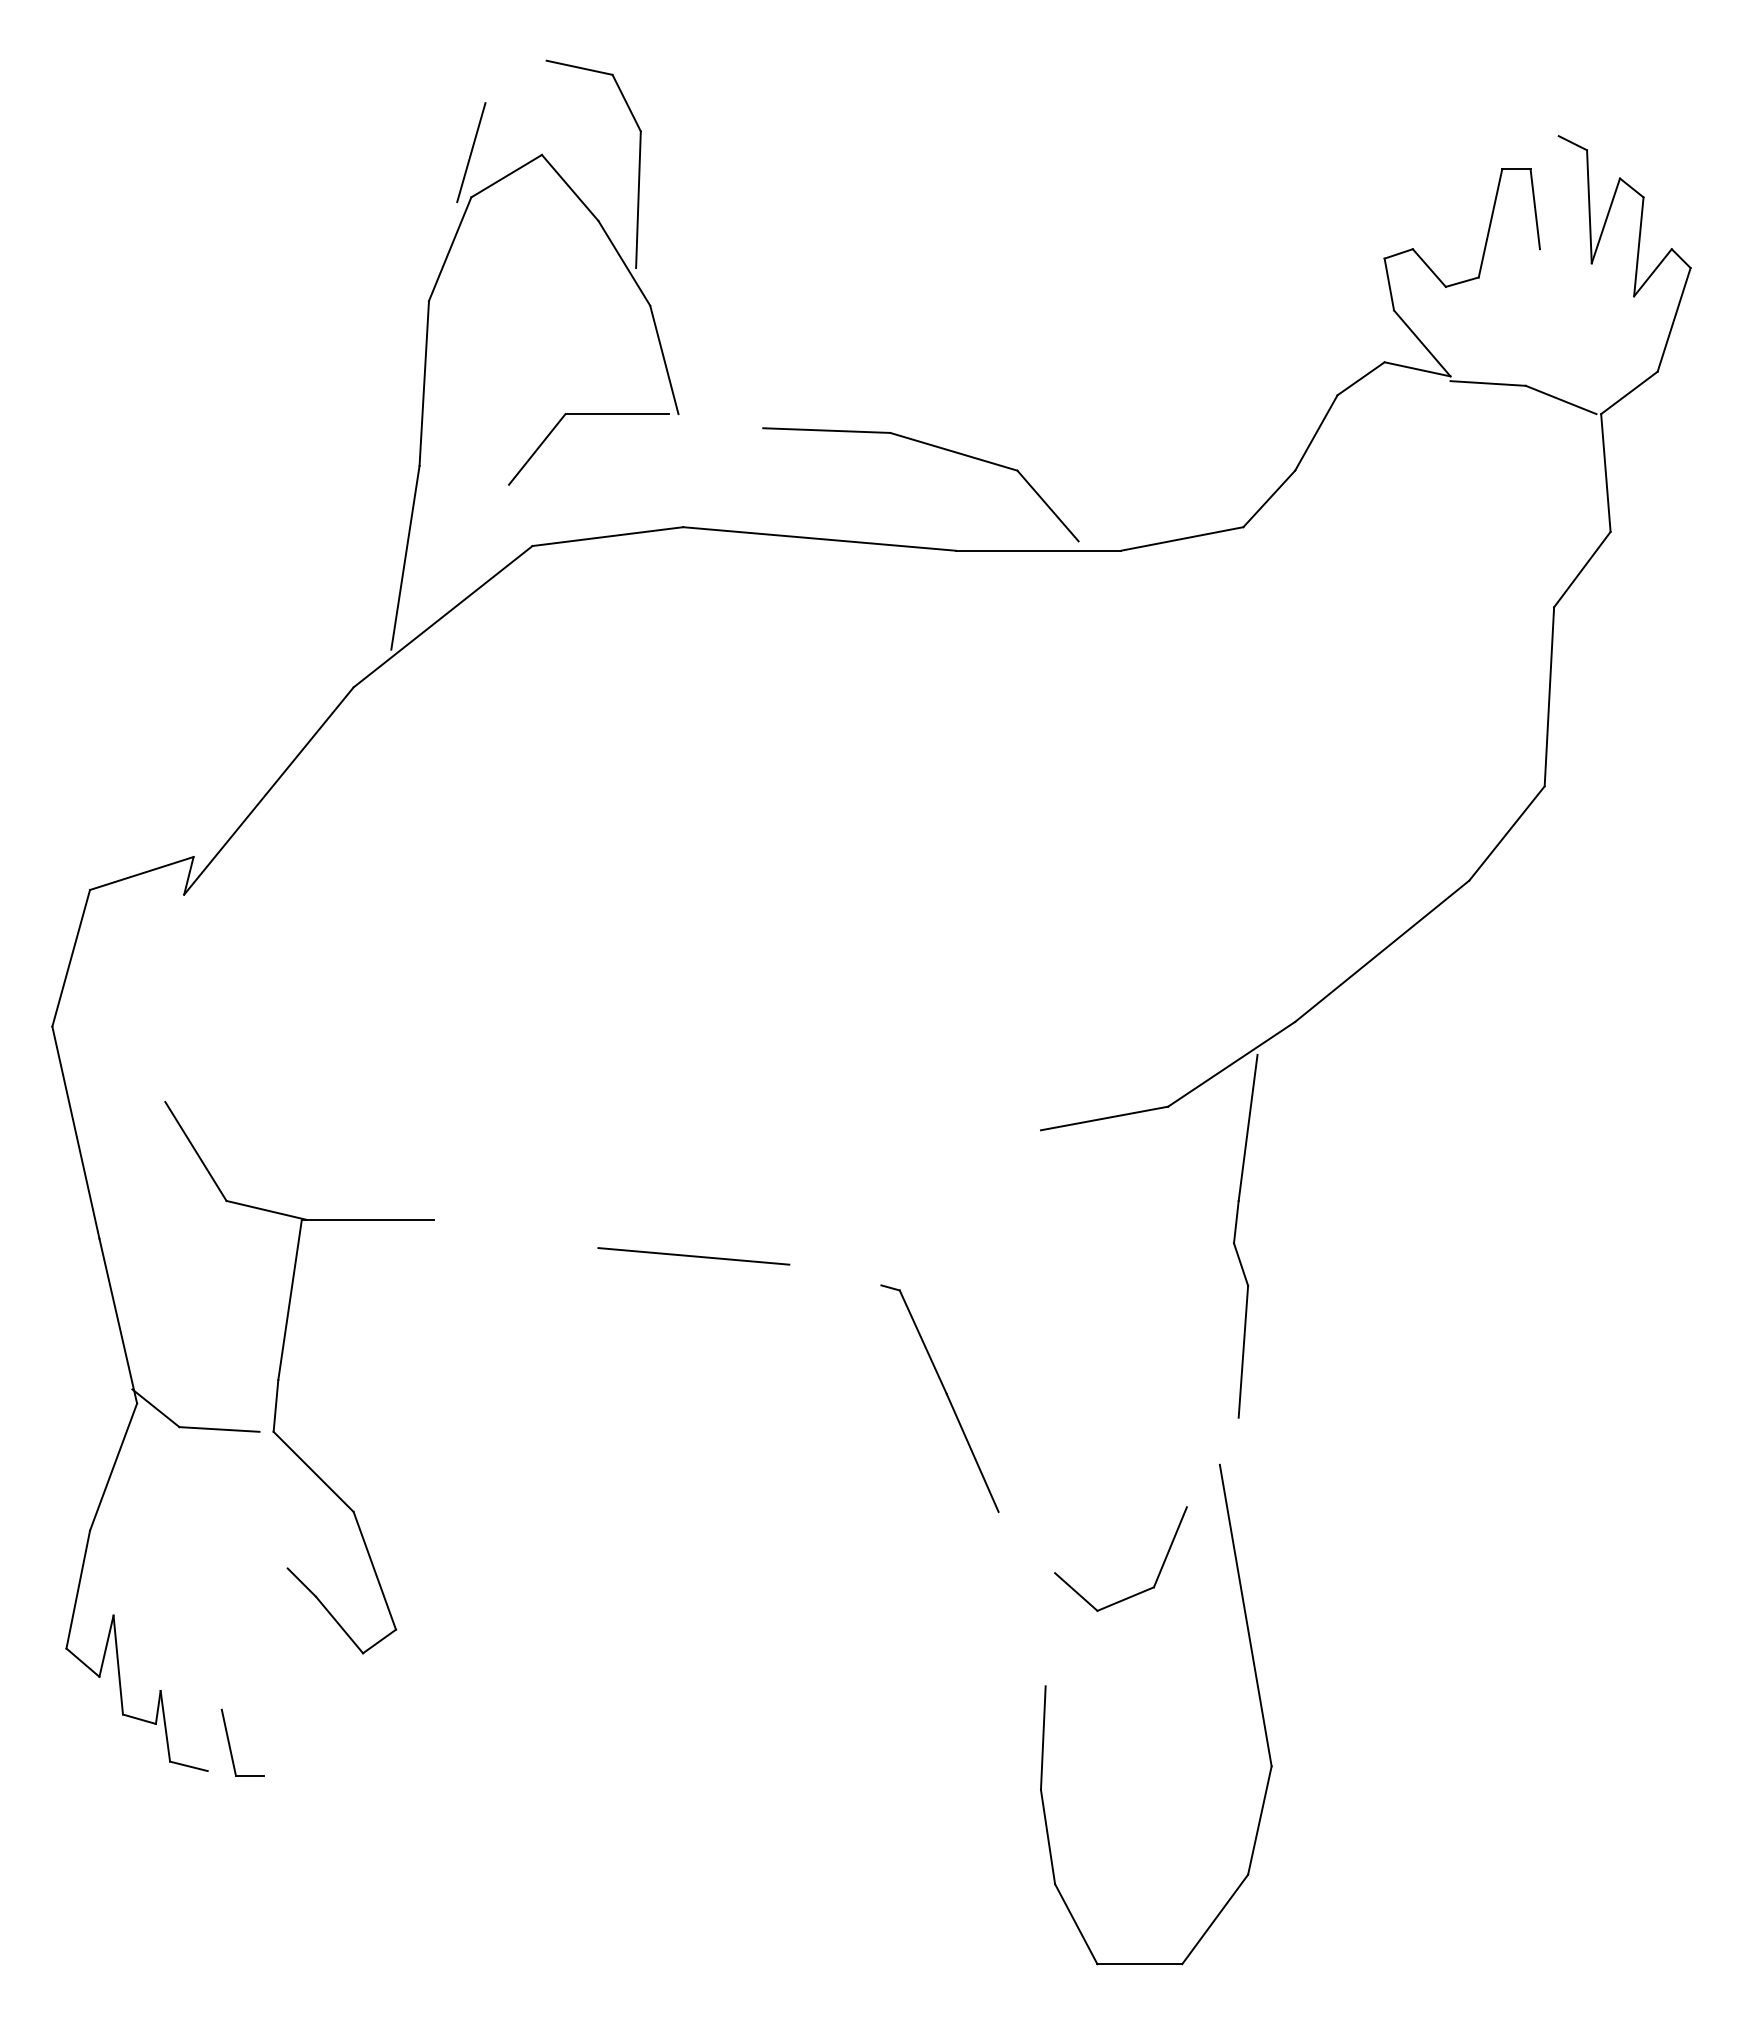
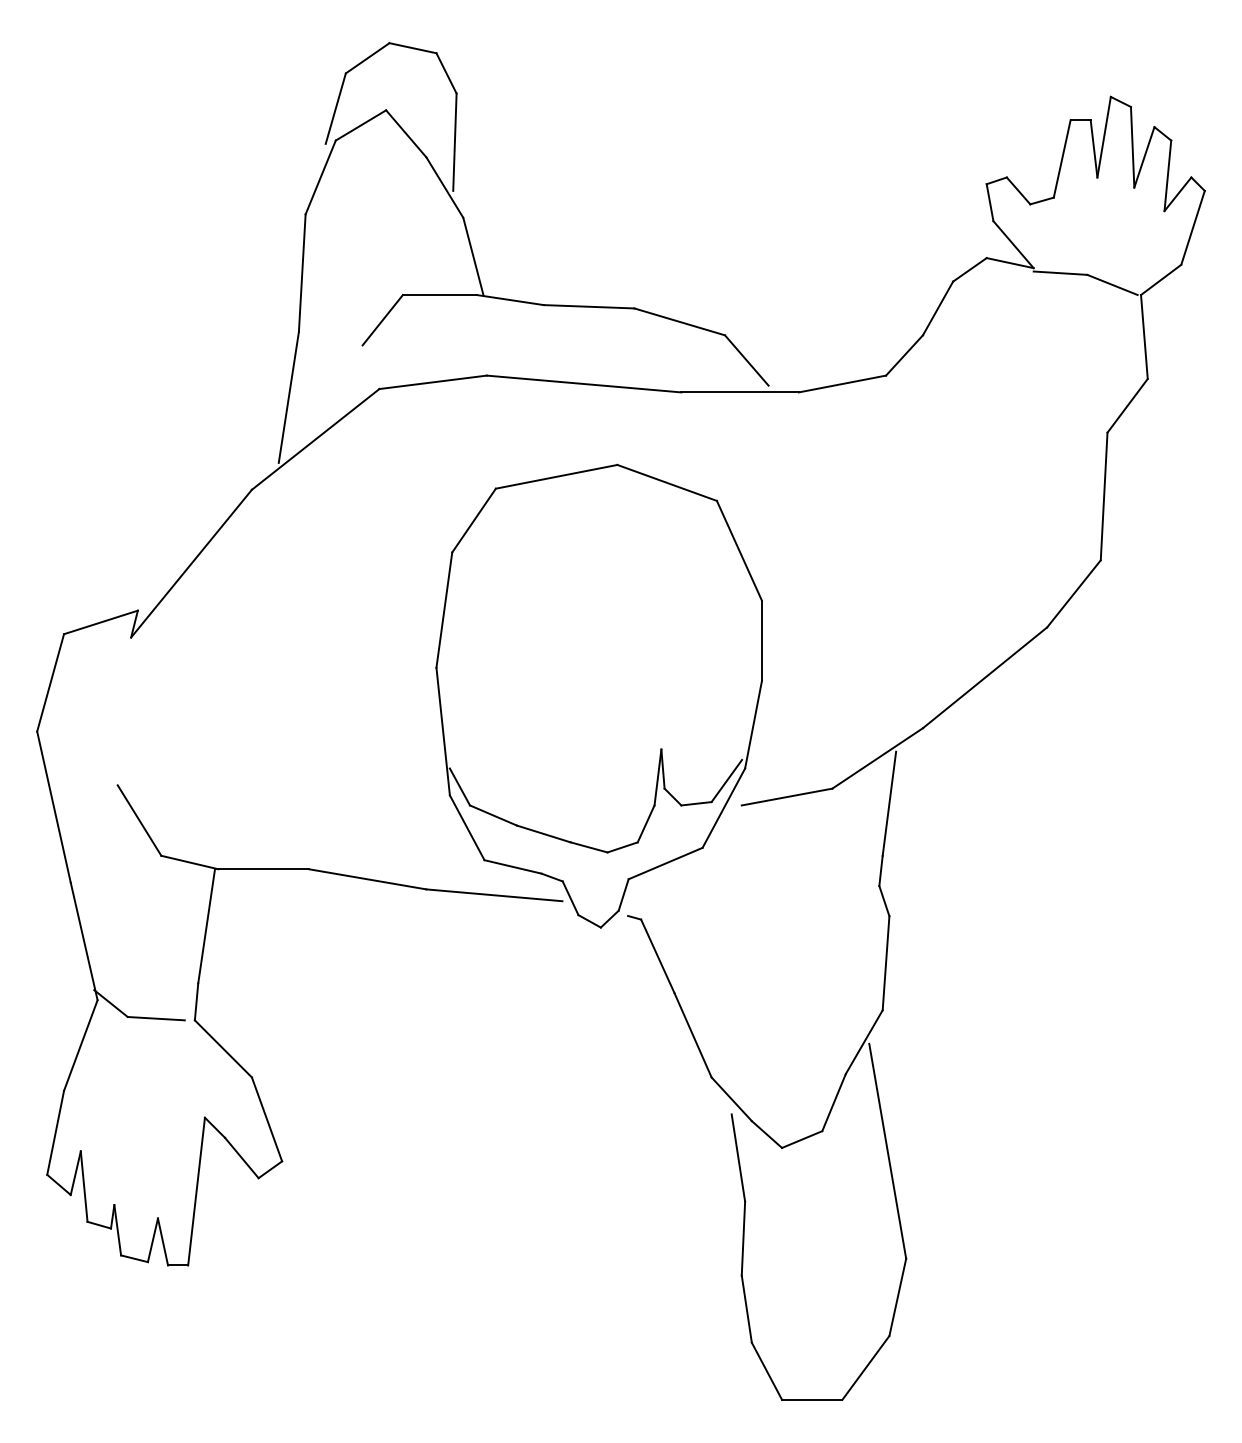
line: (515, 81) -> (367, 57), added
line: (1548, 192) -> (1103, 137), added
line: (716, 421) -> (510, 300), added
part: (840, 976) -> (598, 695), added
line: (515, 1233) -> (367, 879), added
line: (1212, 1462) -> (864, 1042), added
line: (1026, 1542) -> (731, 1099), added
line: (1035, 1624) -> (737, 1157), added
line: (275, 1671) -> (196, 1191), added
line: (214, 1740) -> (152, 1240), added

